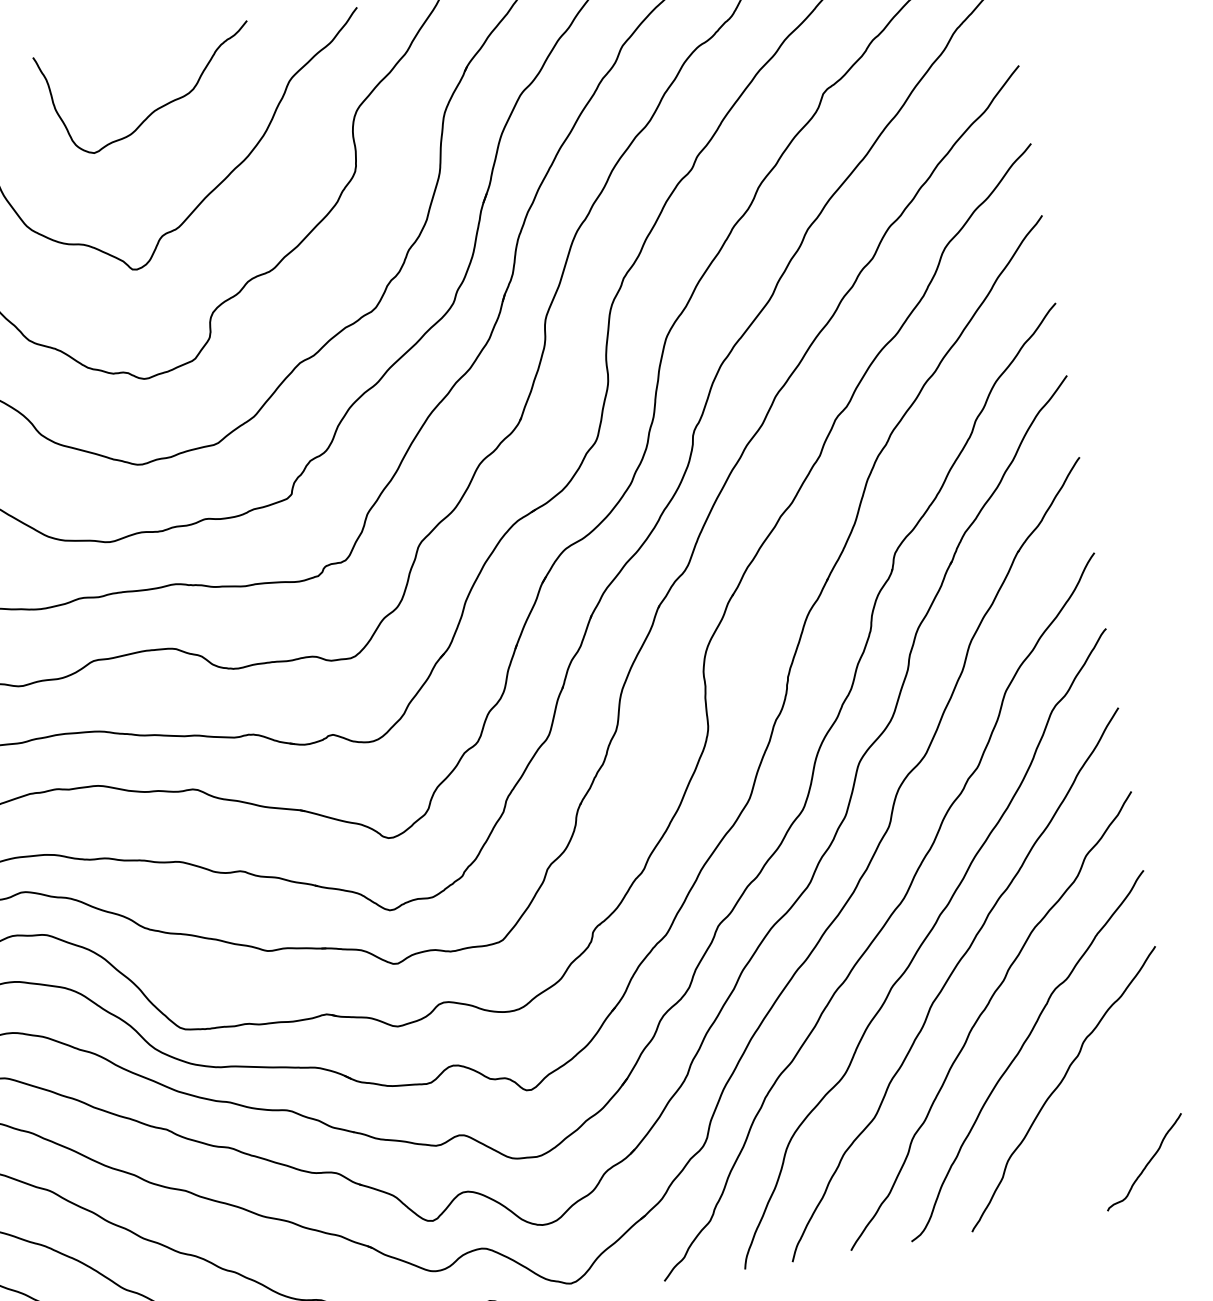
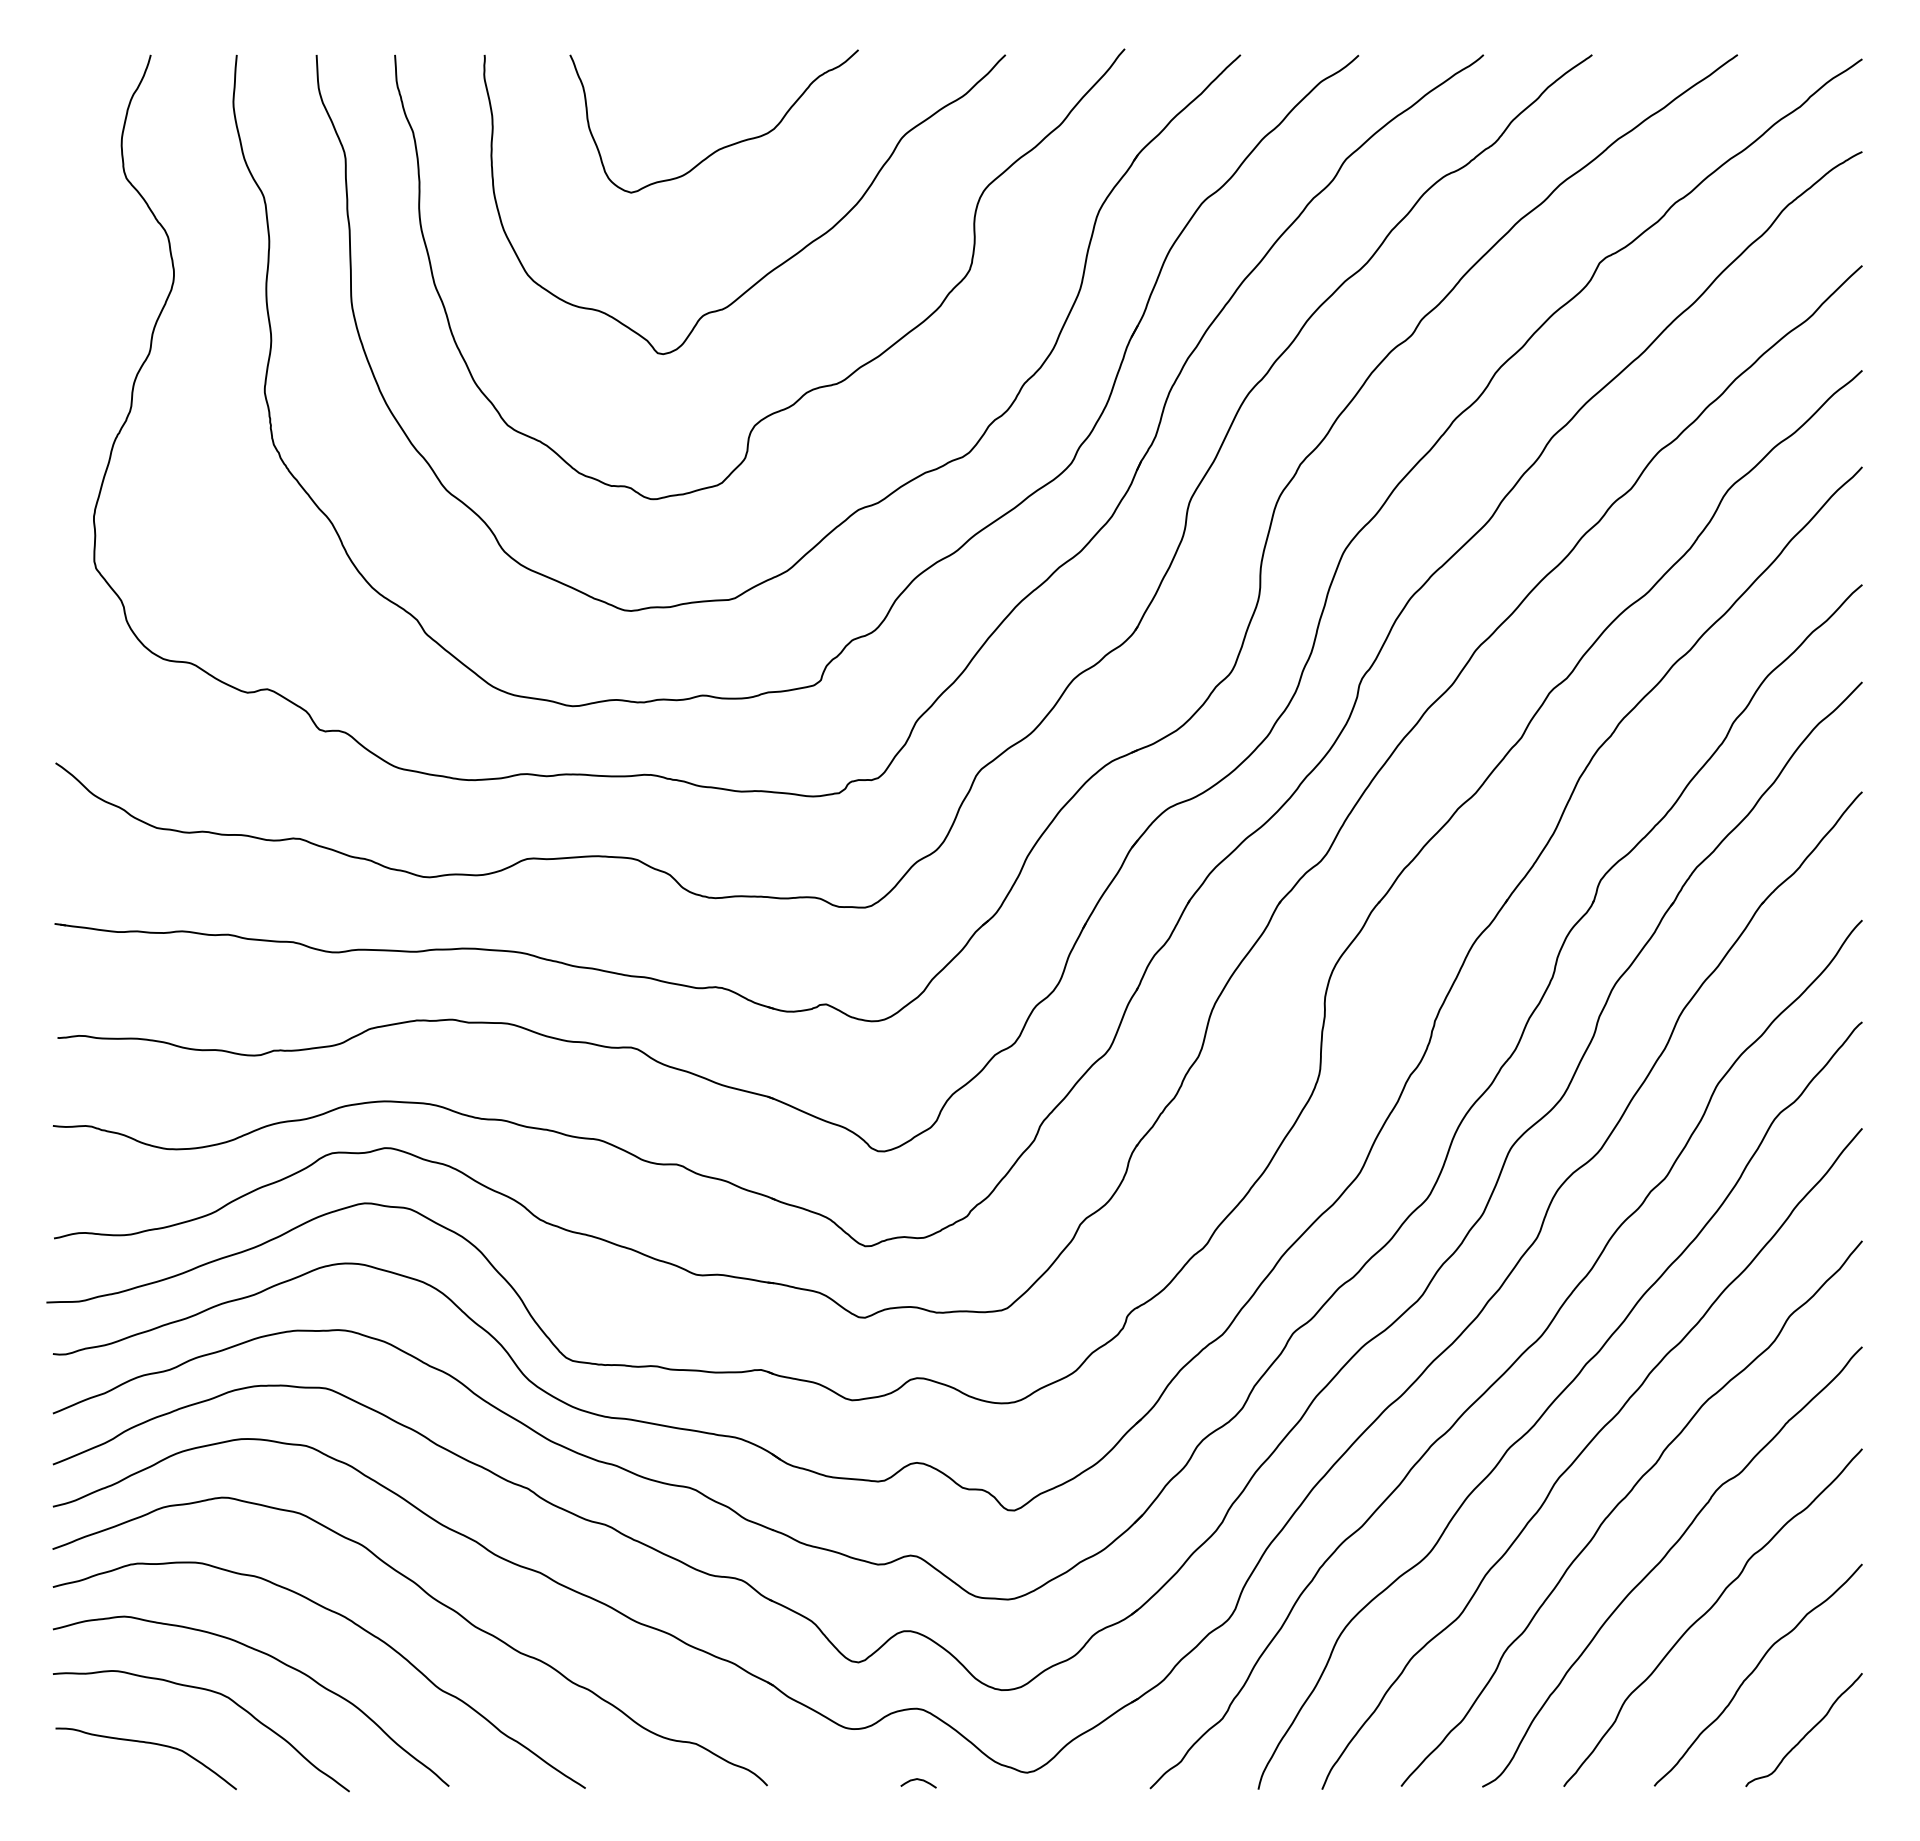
curve: (1100, 1124) -> (1754, 1671), added

